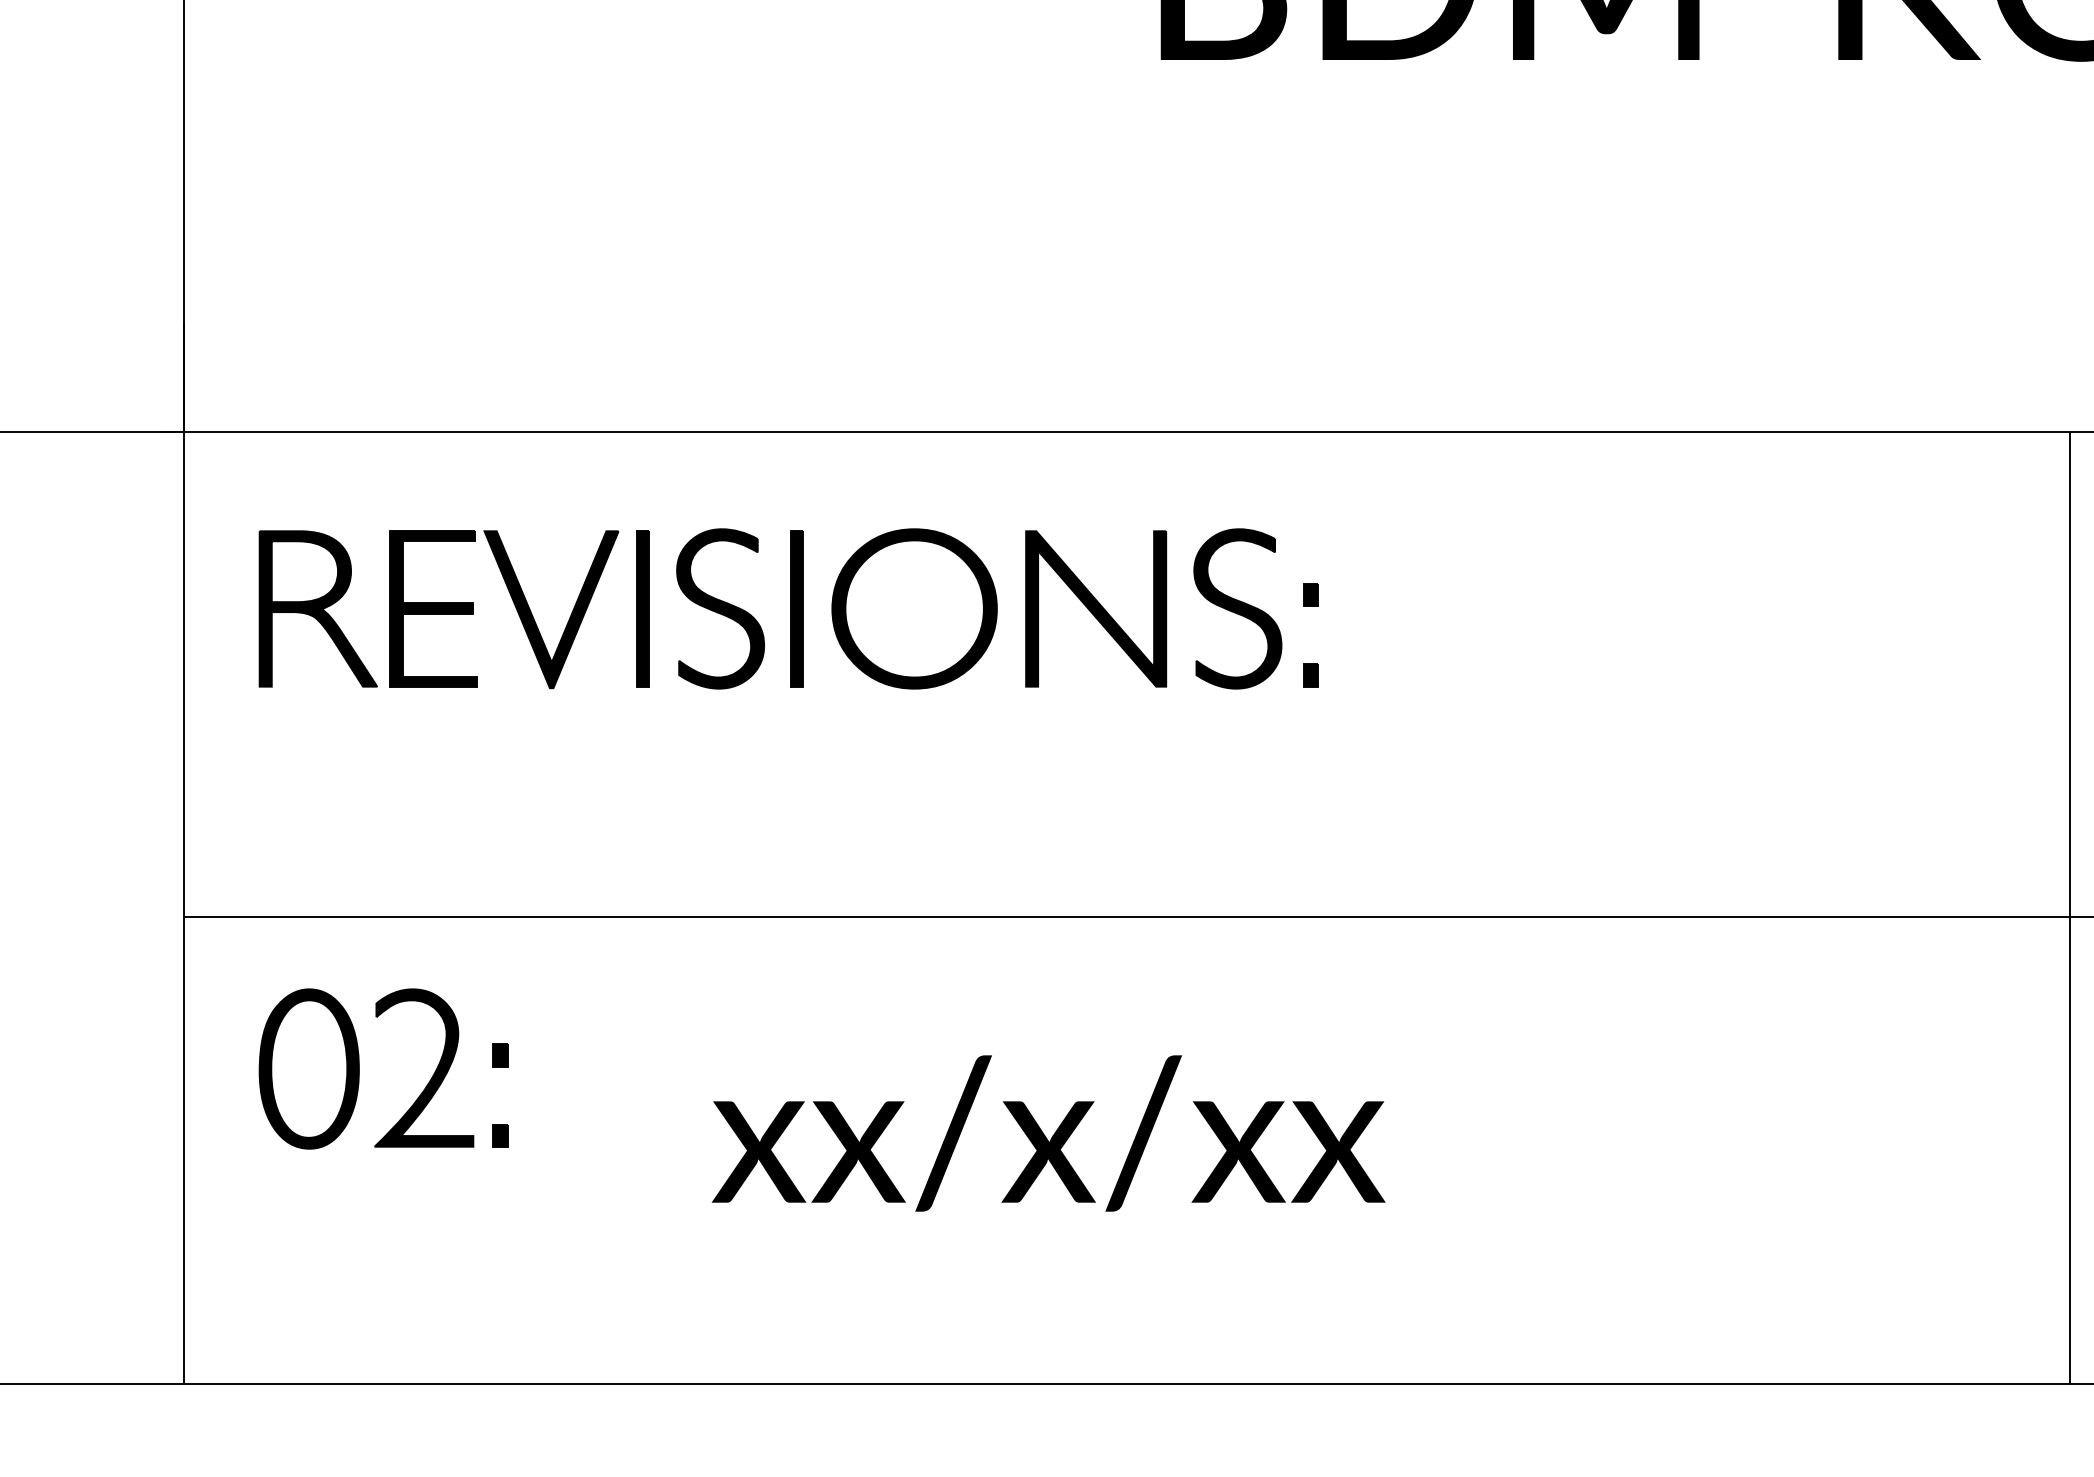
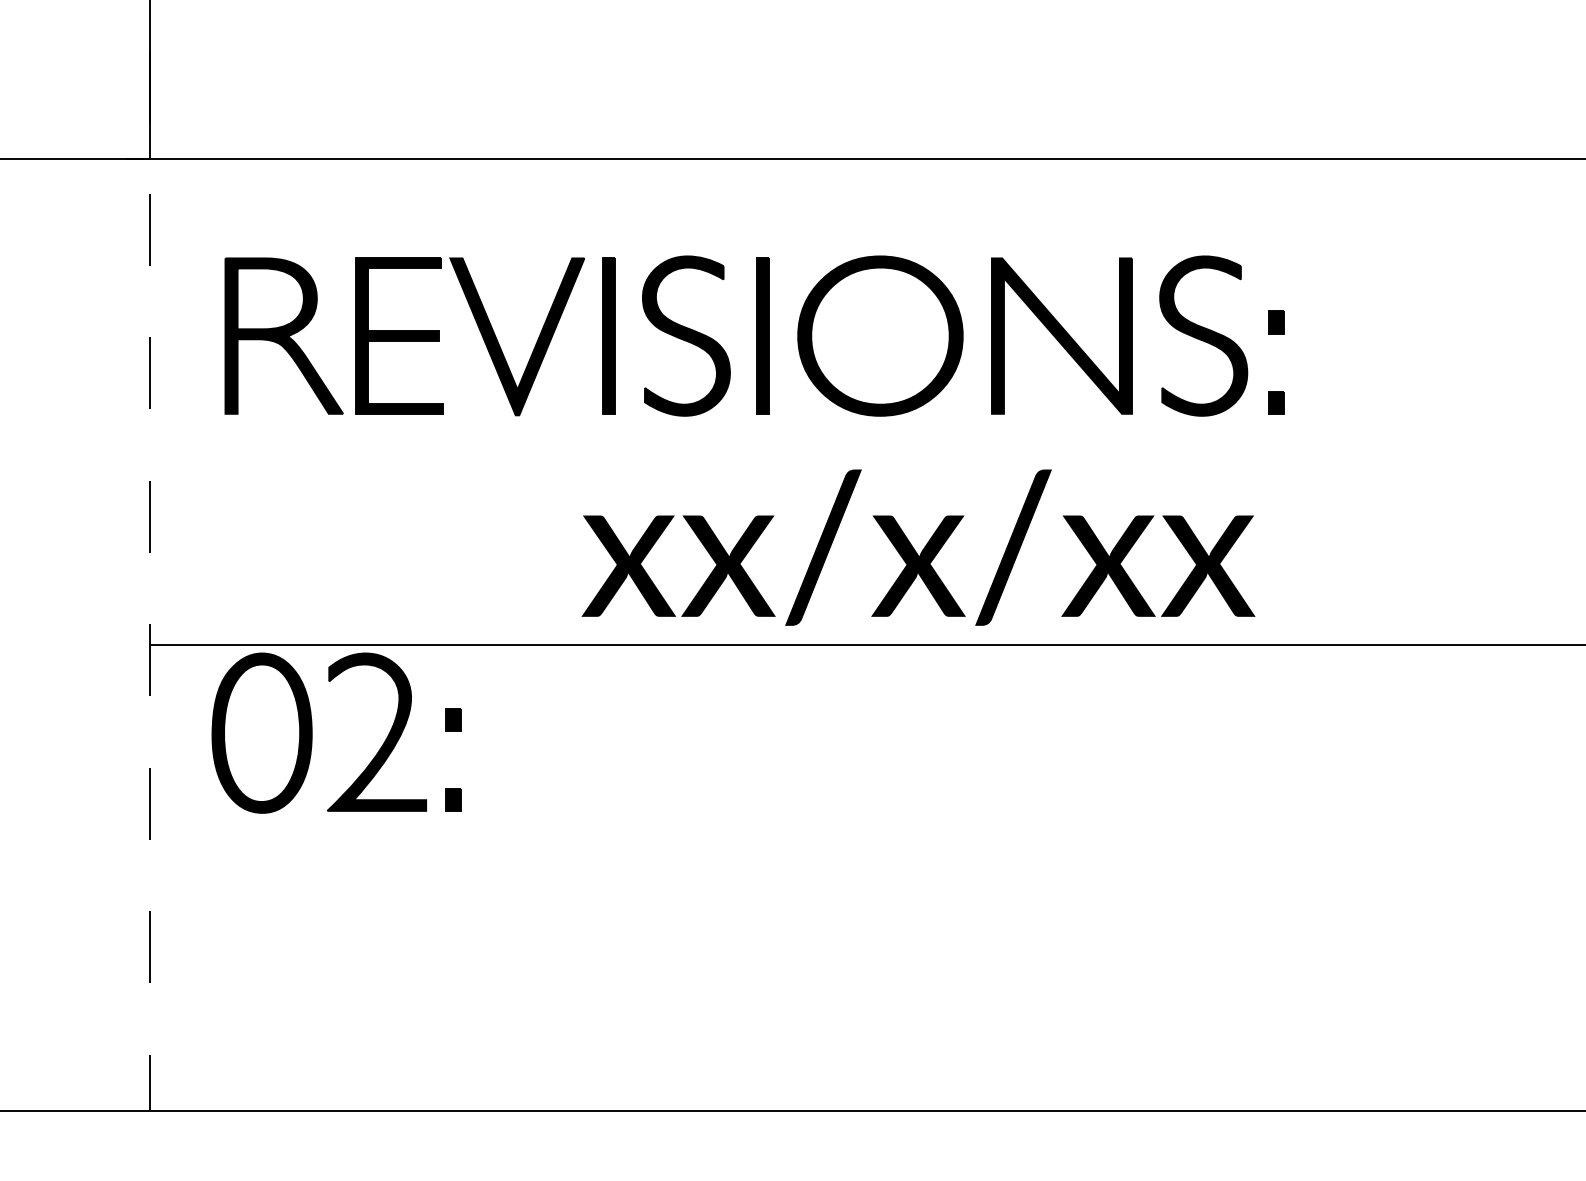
line: (183, 853) -> (149, 580), solid -> dashed
part: (359, 1068) -> (312, 732), moved
text: (1048, 1133) -> (918, 547), moved

